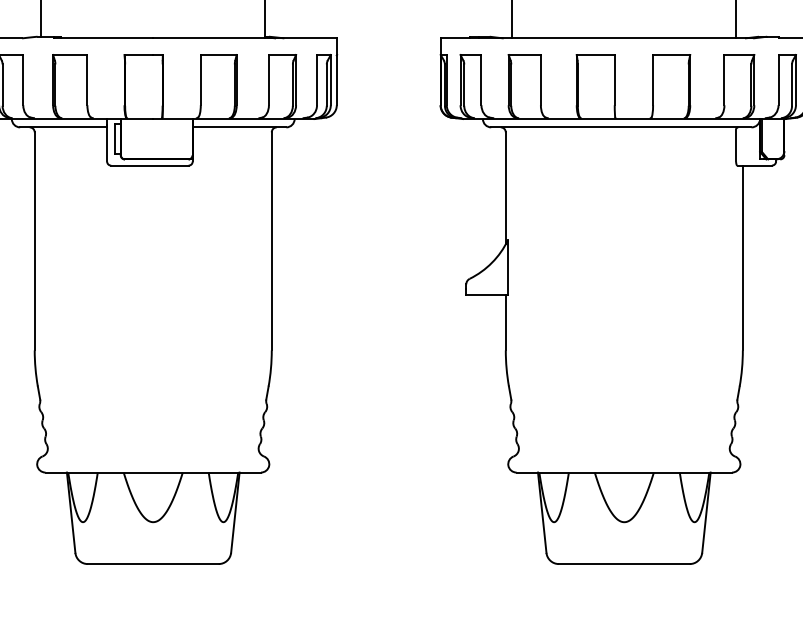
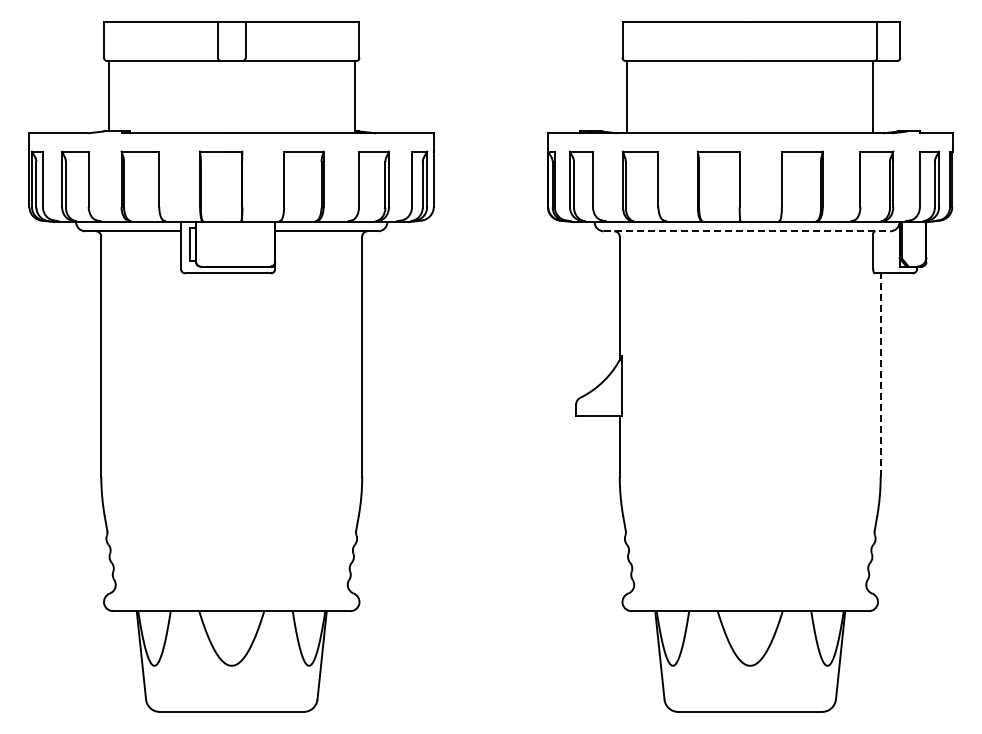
line: (621, 127) -> (747, 231), solid -> dashed
line: (742, 258) -> (880, 375), solid -> dashed

